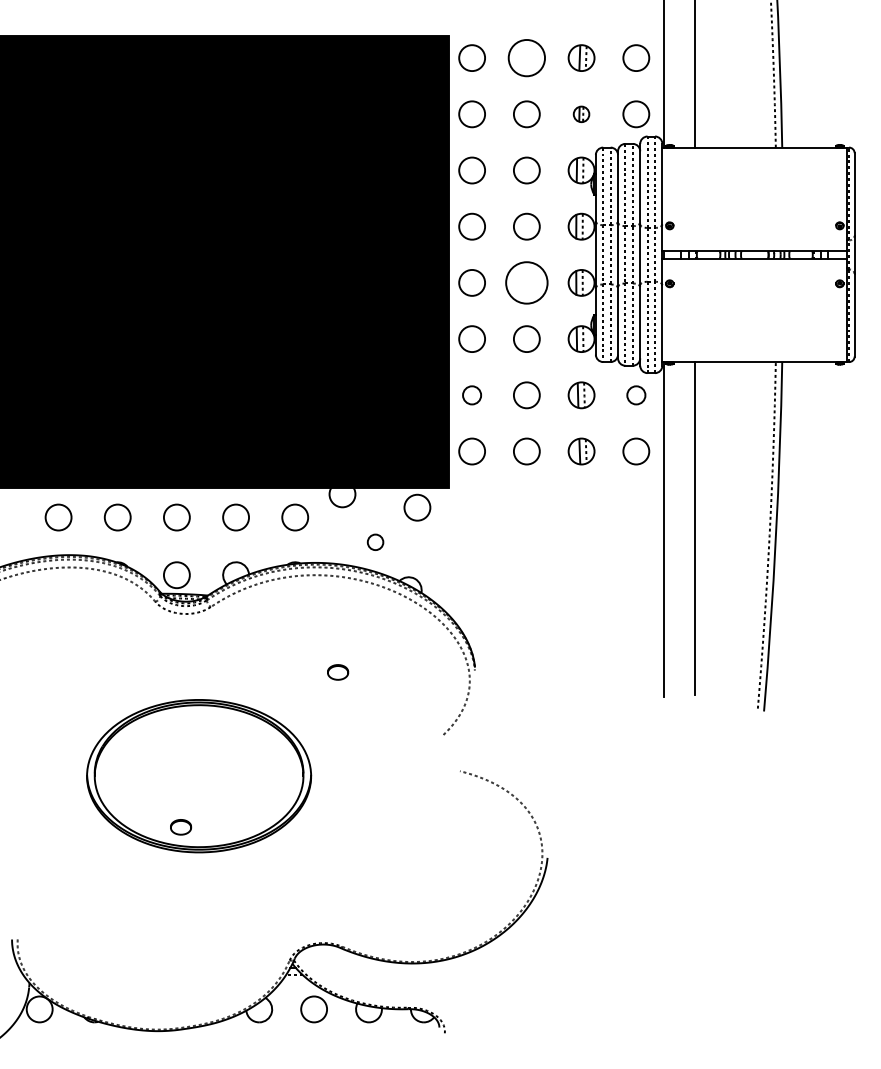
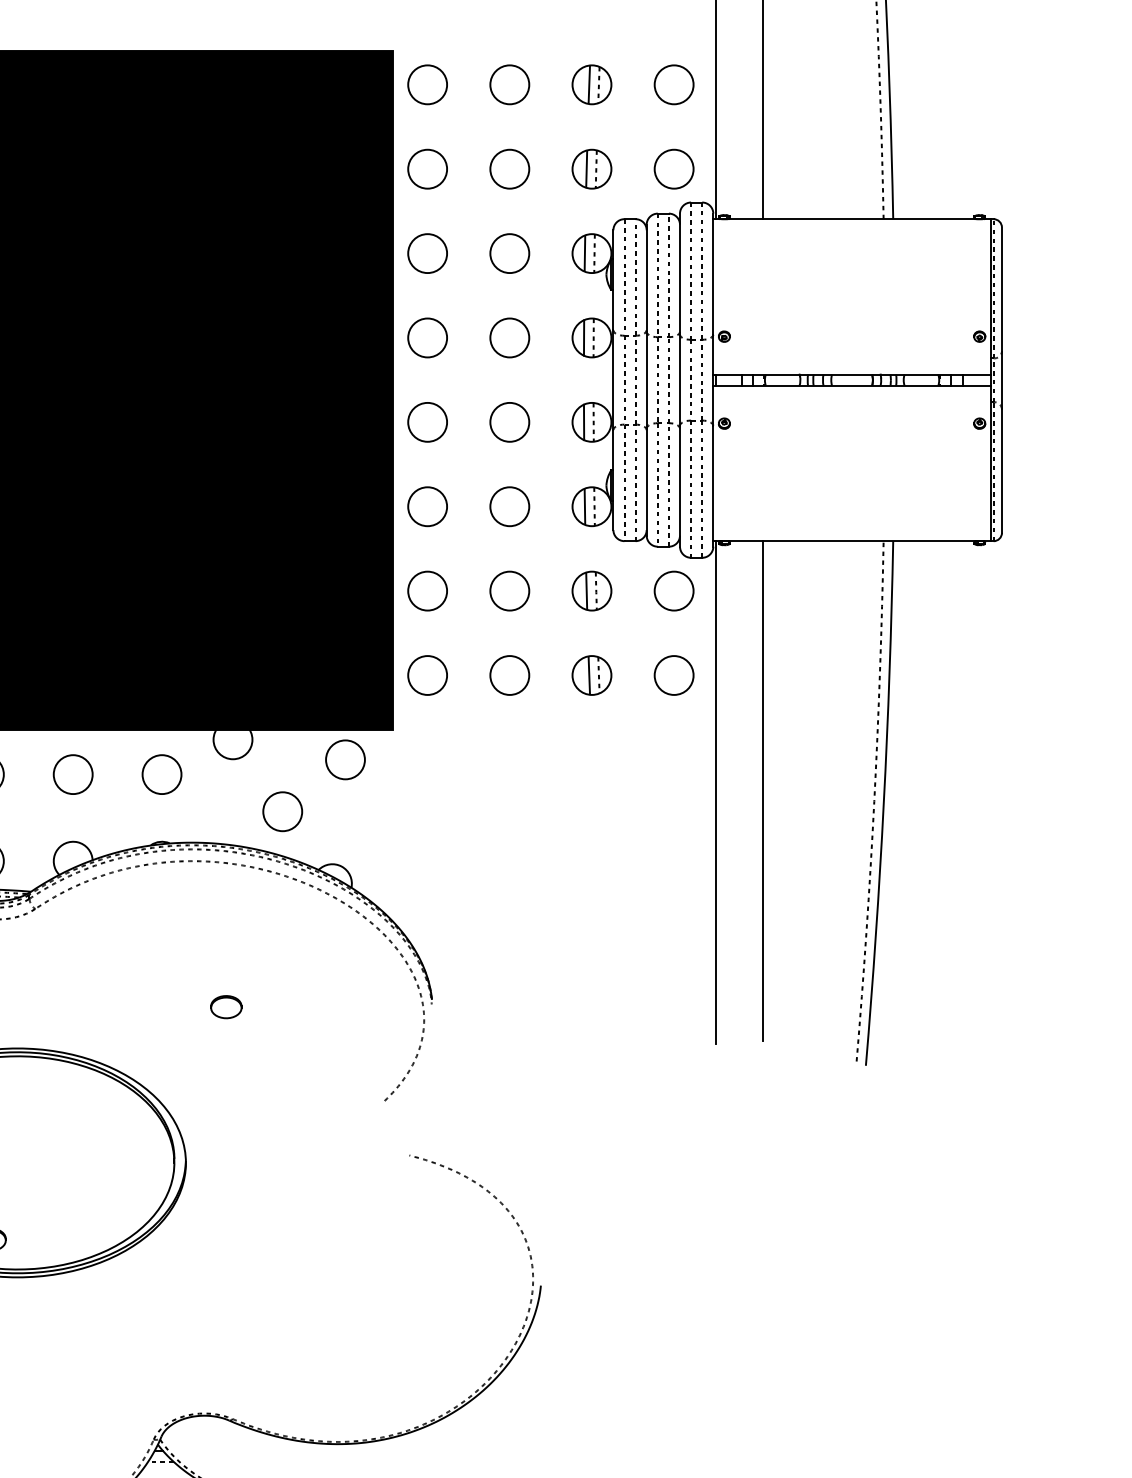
circle: (526, 58) -> (509, 85), size x0.71
part: (581, 114) -> (591, 169), size x1.67
circle: (526, 282) -> (509, 421), size x0.62
circle: (471, 395) -> (426, 591), size x1.43
circle: (636, 395) -> (674, 591), size x1.43
circle: (375, 542) -> (282, 812), size x1.67

